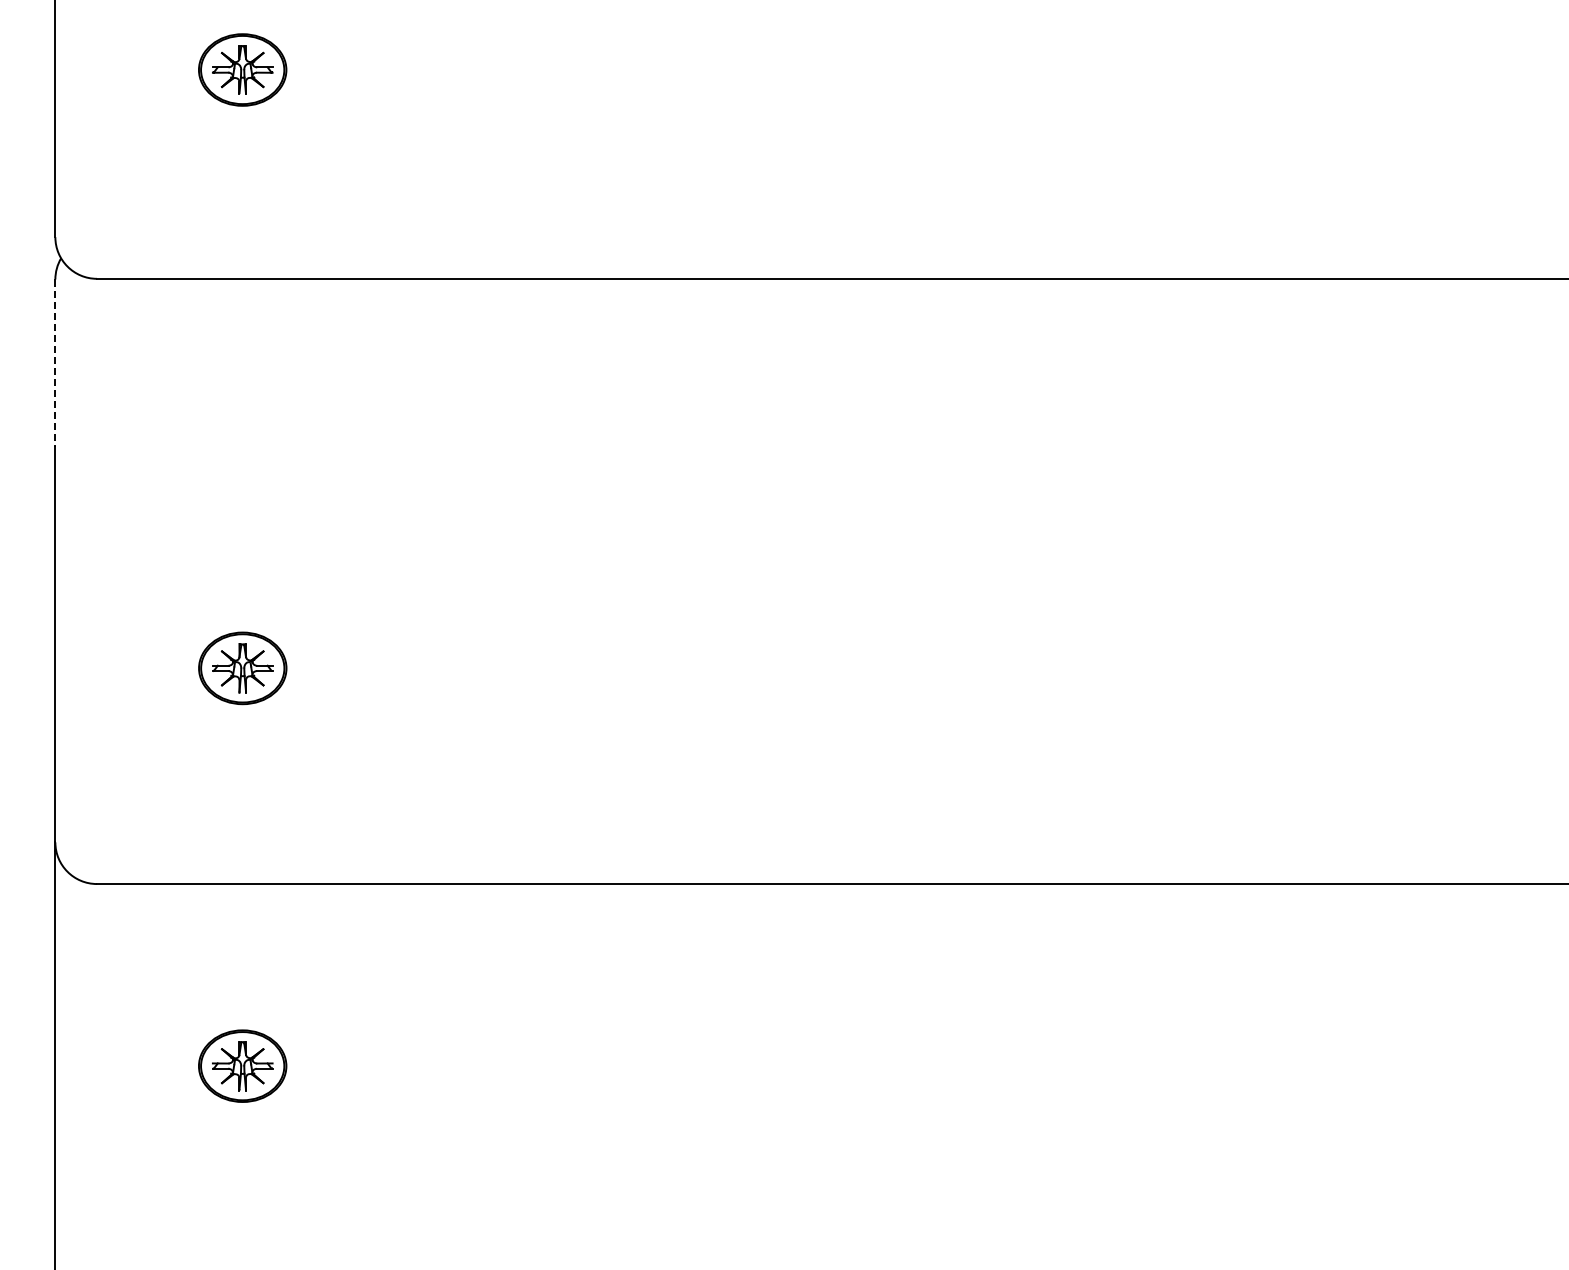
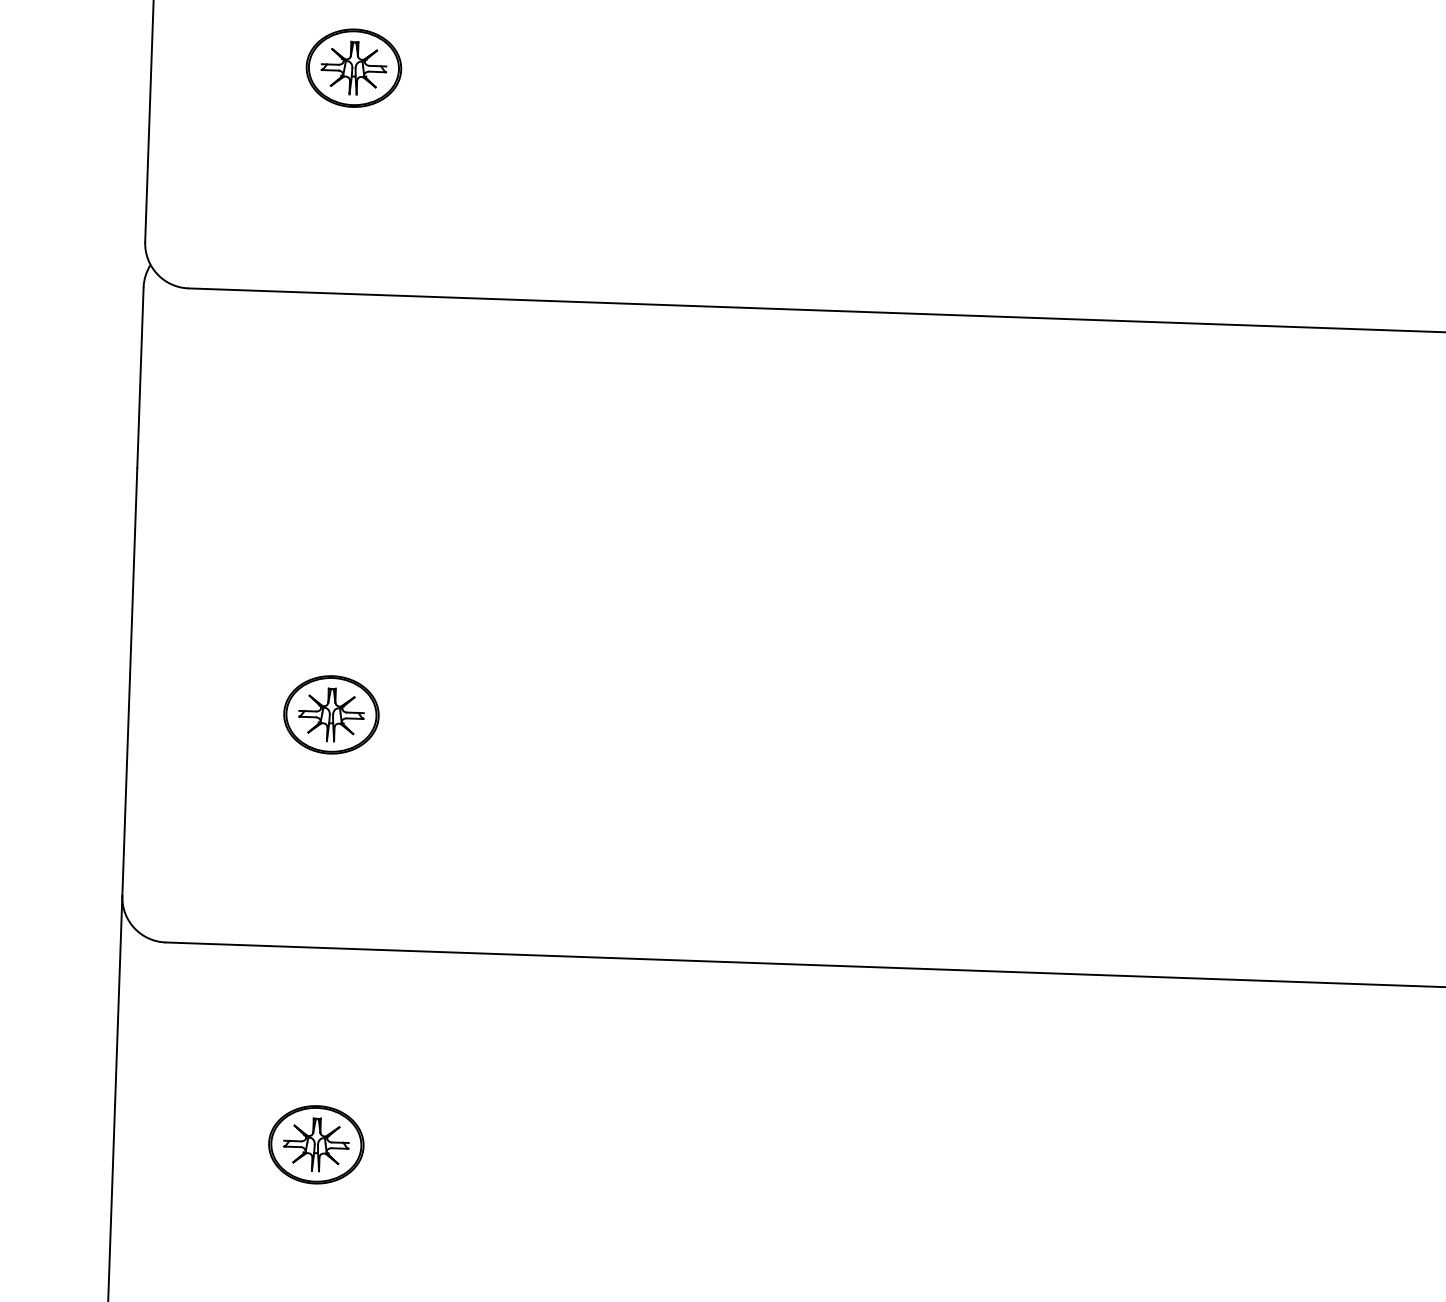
line: (55, 363) -> (140, 378), dashed -> solid

